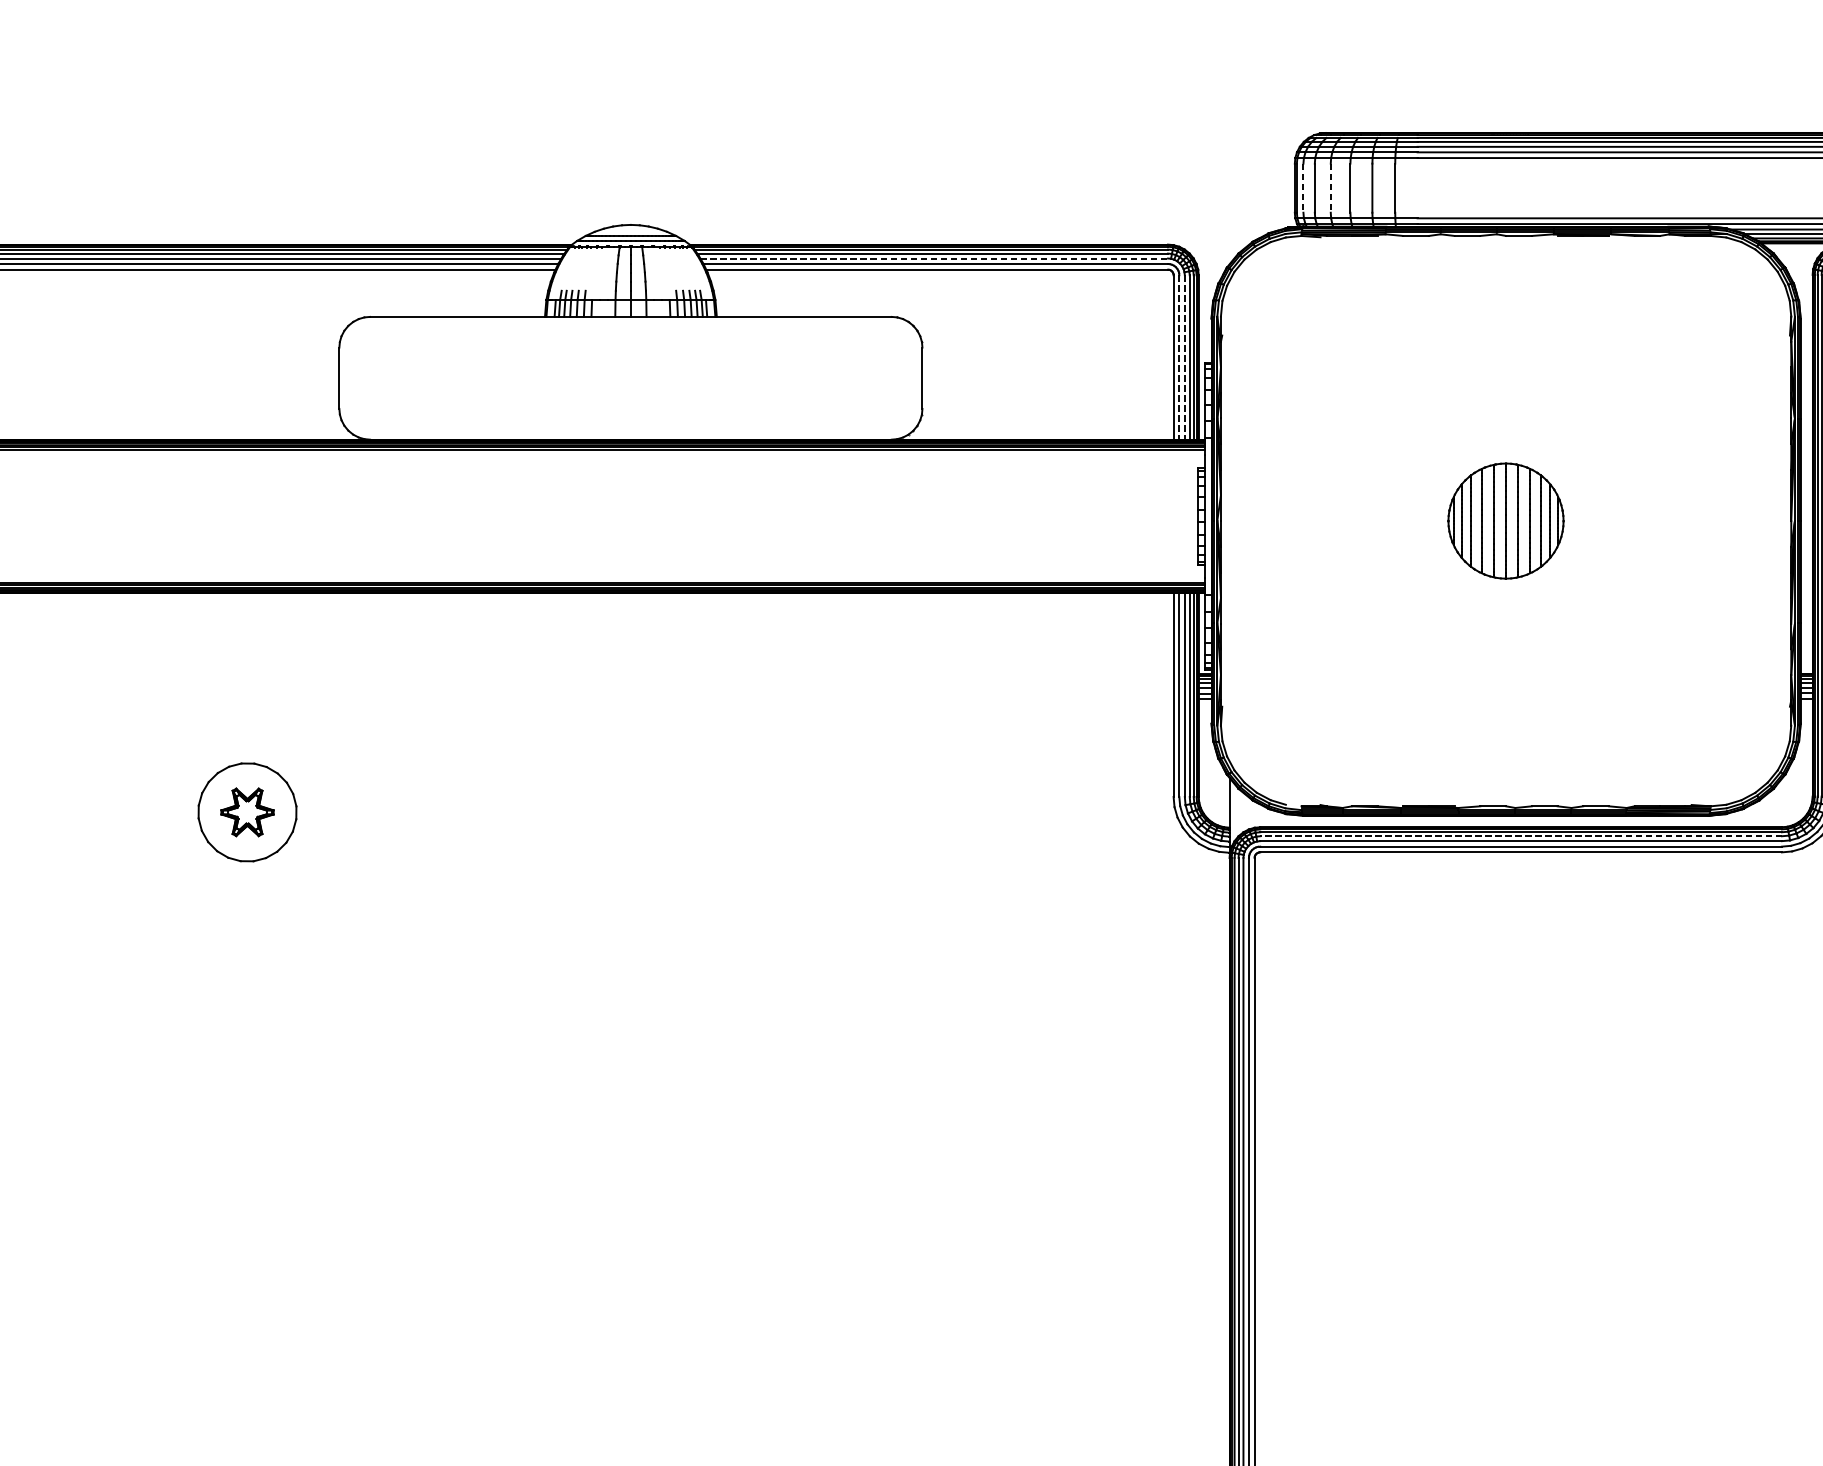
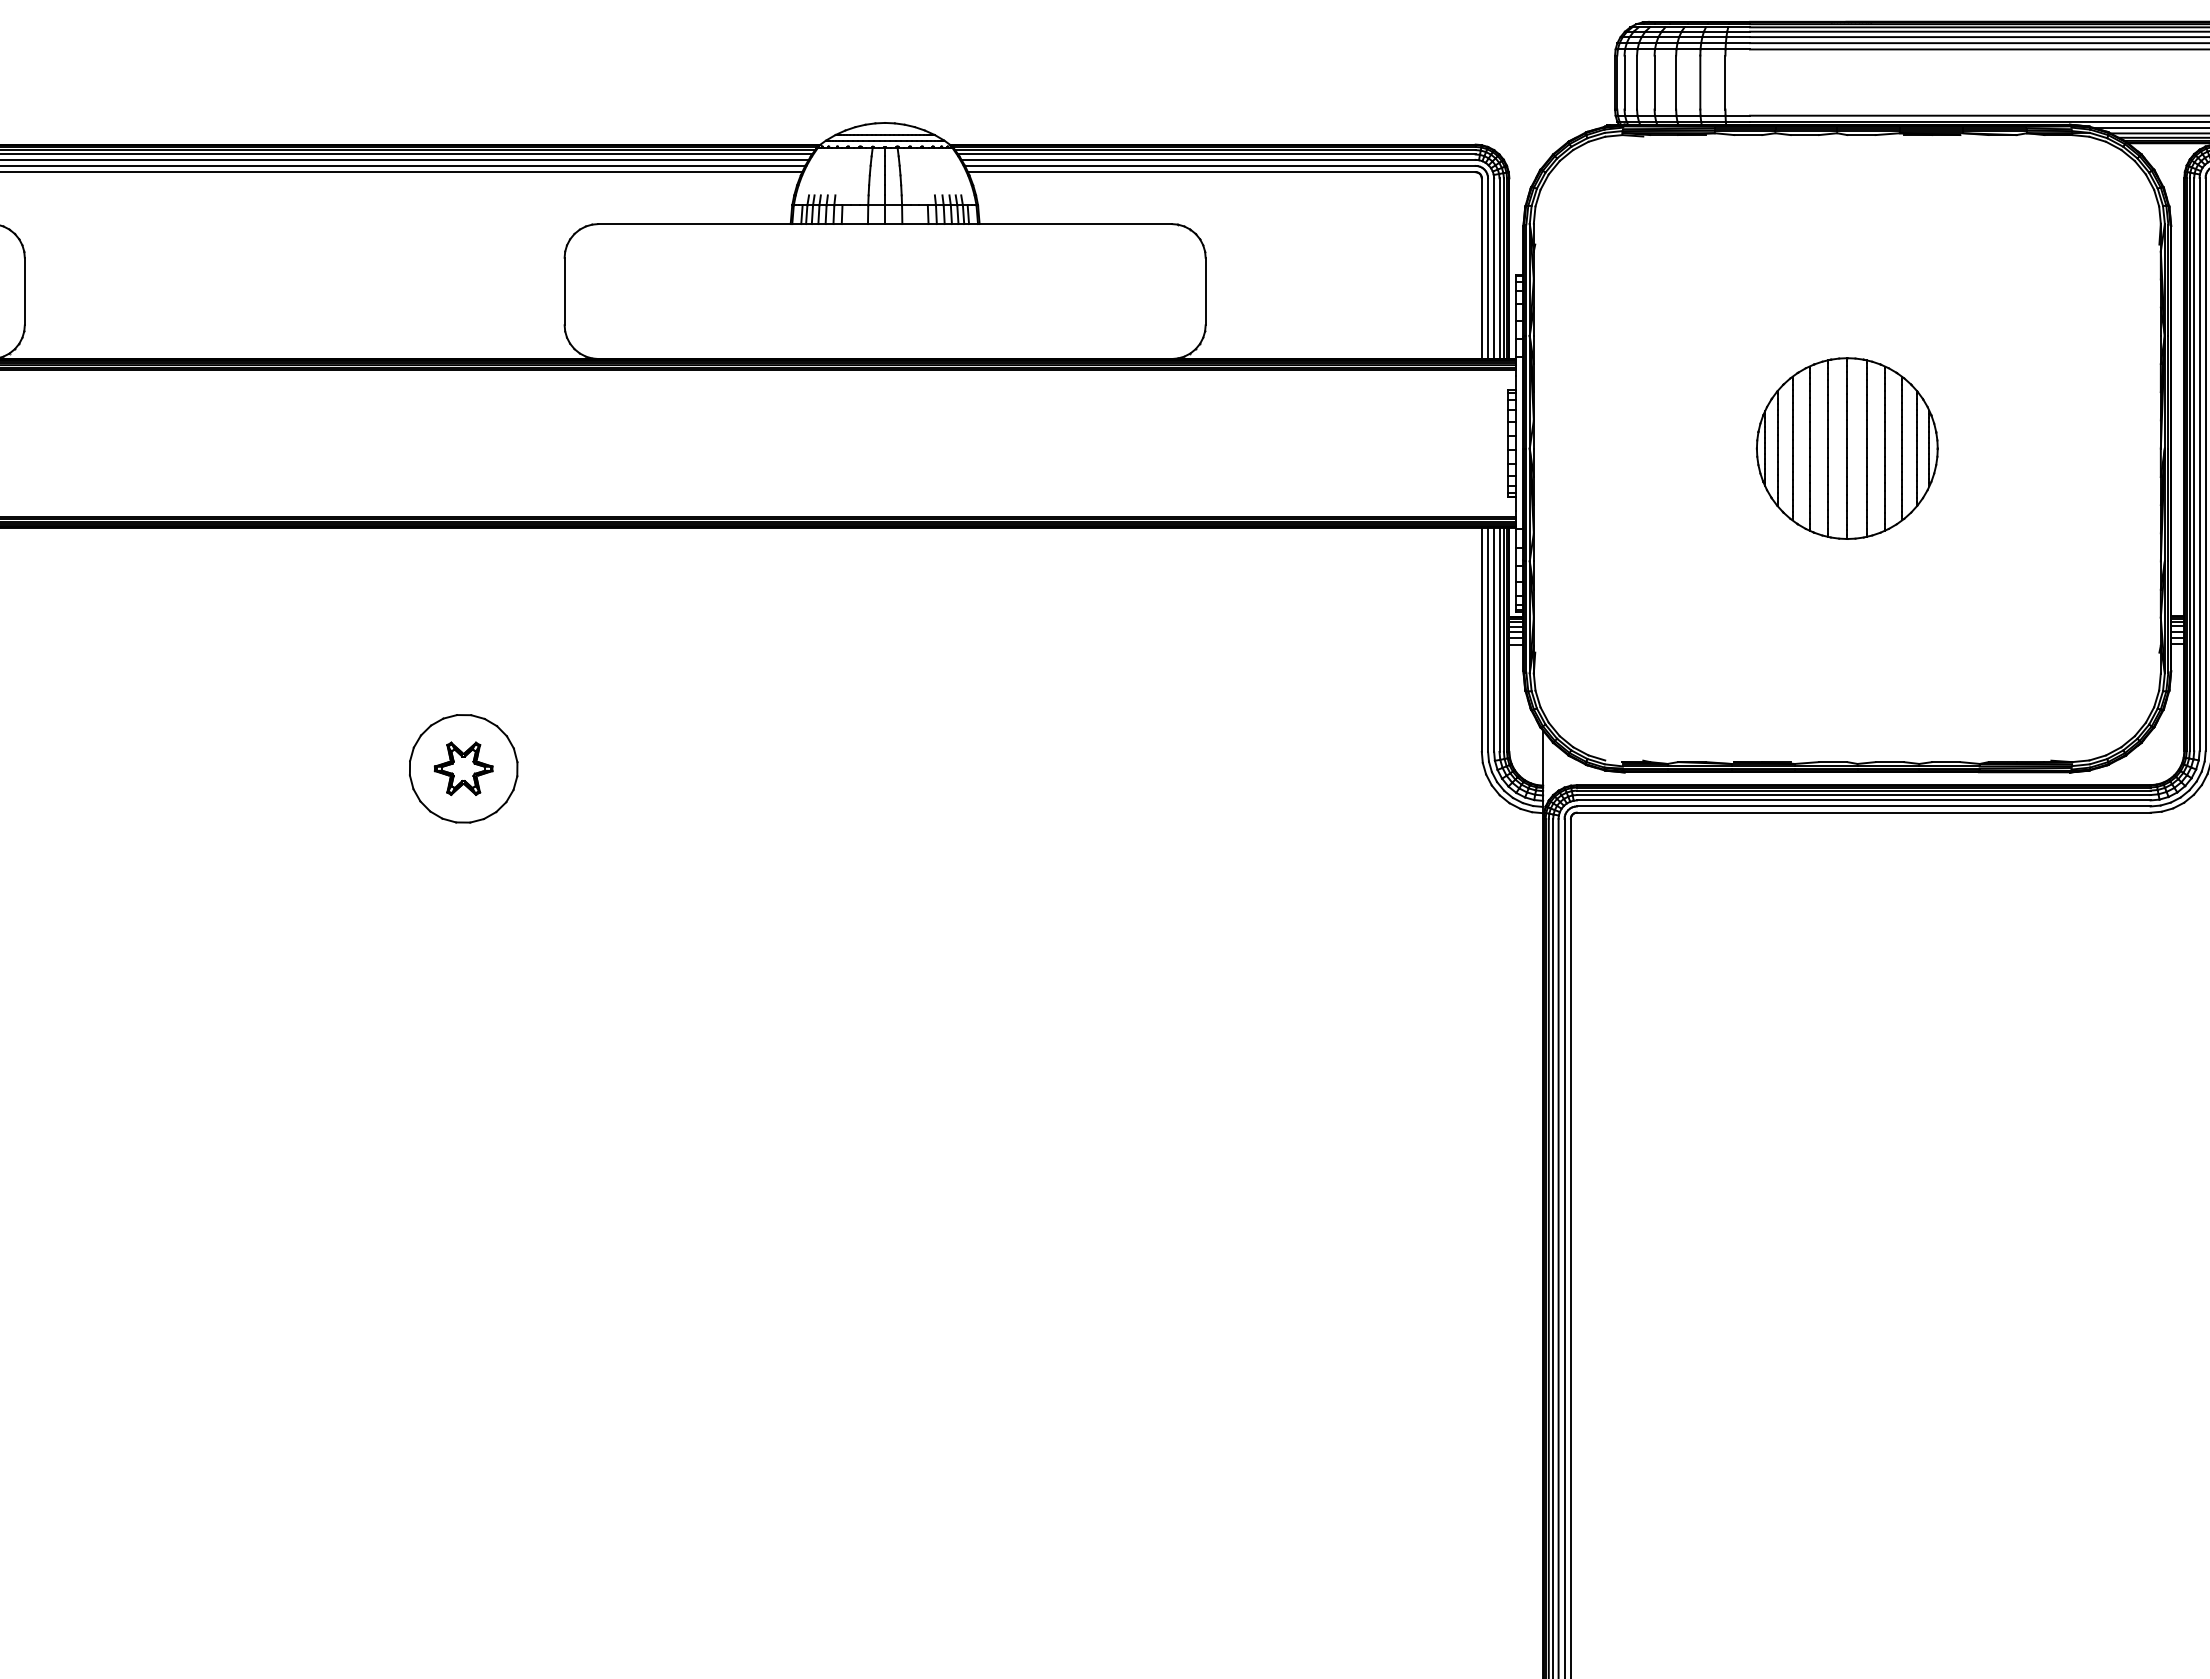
line: (1303, 188) -> (1624, 82), dashed -> solid
line: (1330, 188) -> (1654, 82), dashed -> solid
line: (935, 258) -> (1219, 159), dashed -> solid
line: (1179, 358) -> (1488, 269), dashed -> solid
line: (1185, 358) -> (1494, 269), dashed -> solid
part: (1505, 521) -> (1846, 448), size x1.43
line: (1520, 836) -> (1863, 795), dashed -> solid

